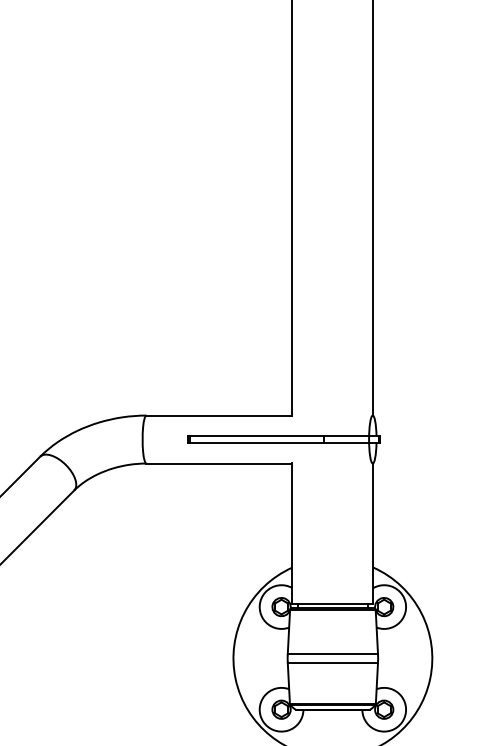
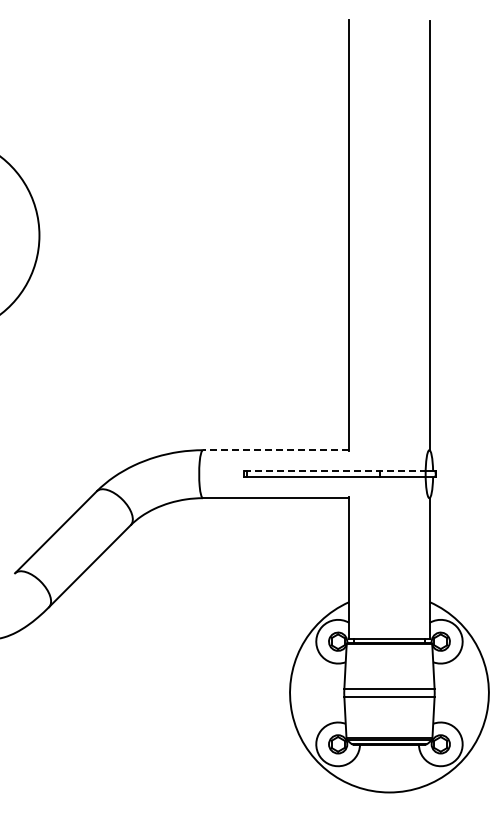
line: (218, 415) -> (275, 450), solid -> dashed
line: (277, 436) -> (334, 471), solid -> dashed

